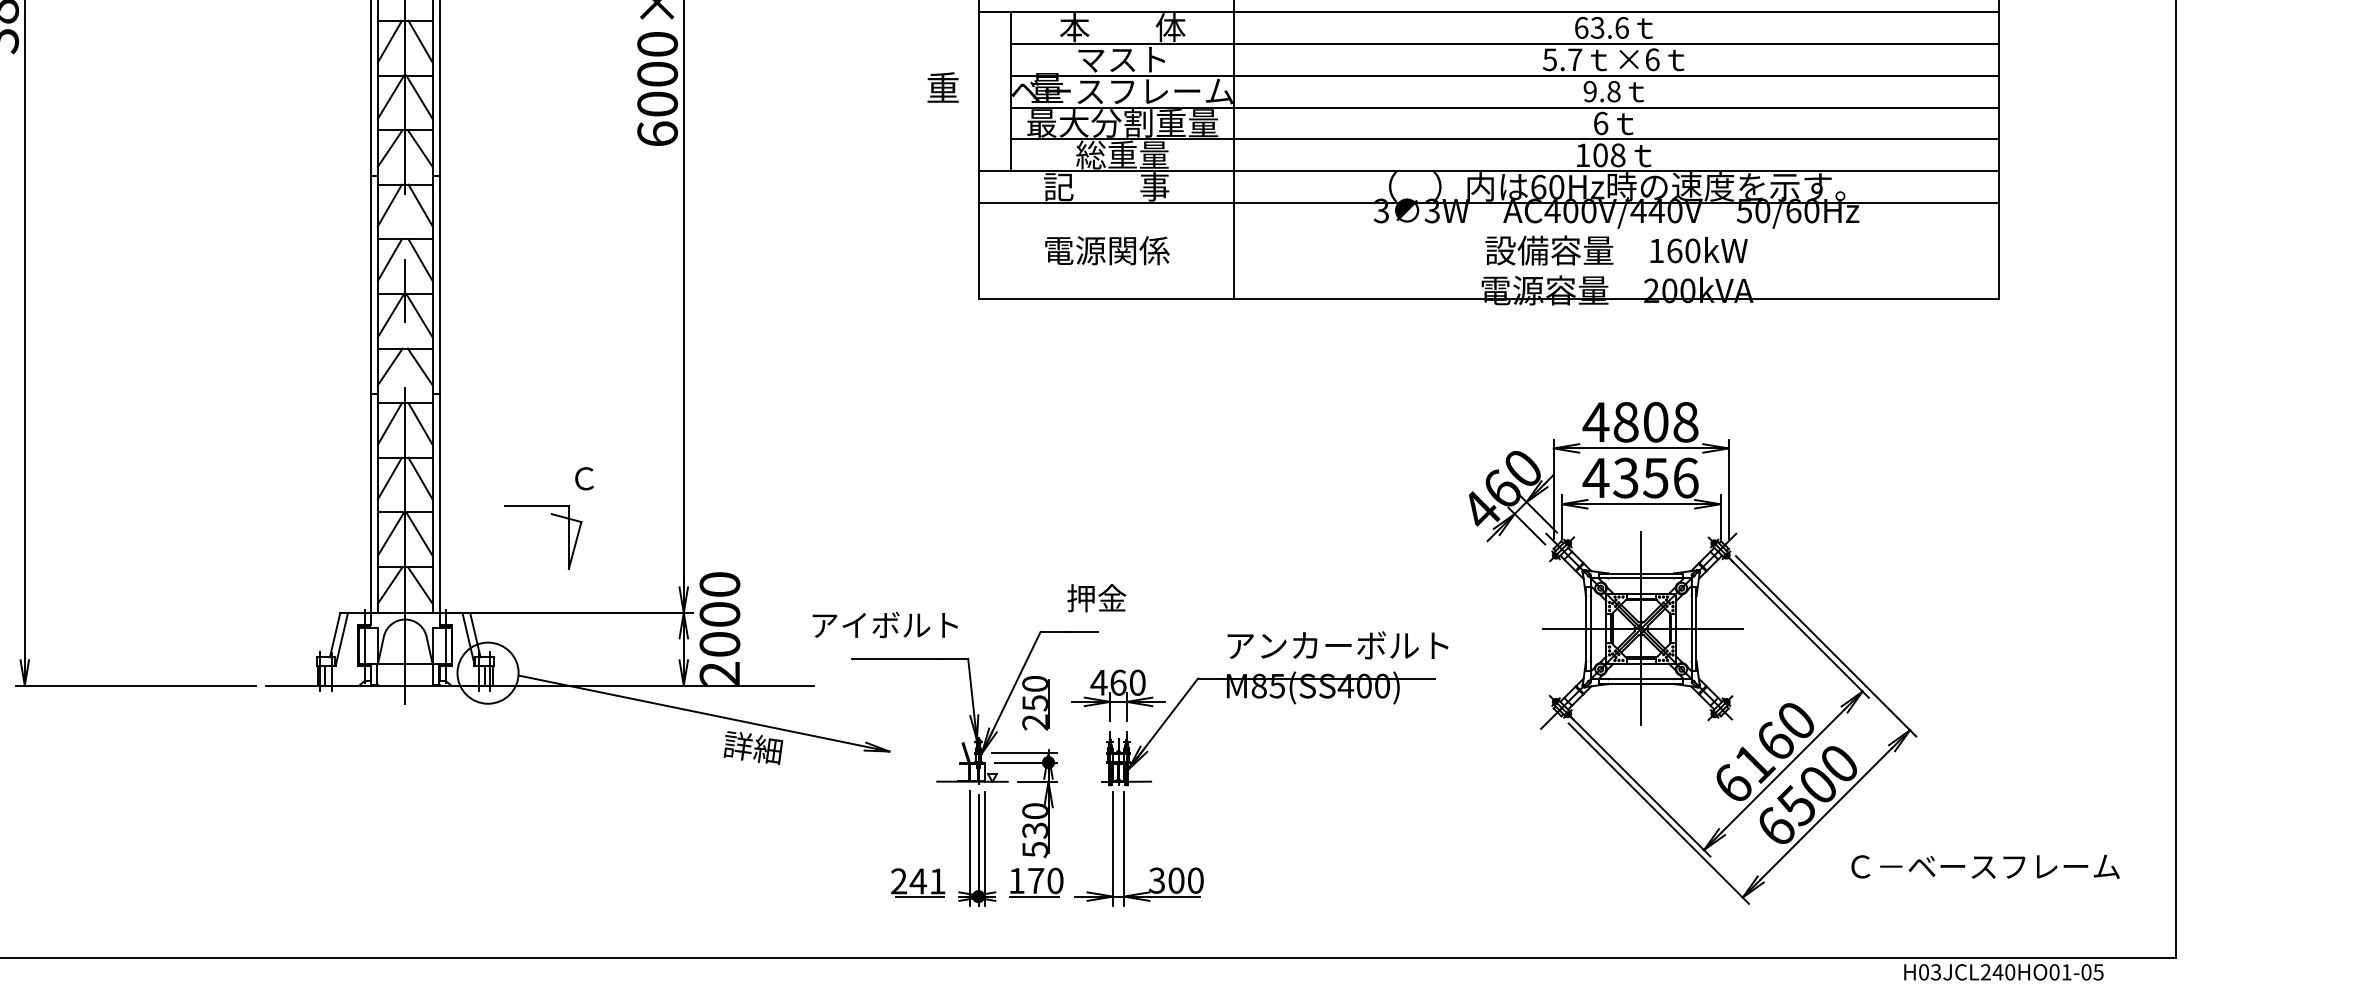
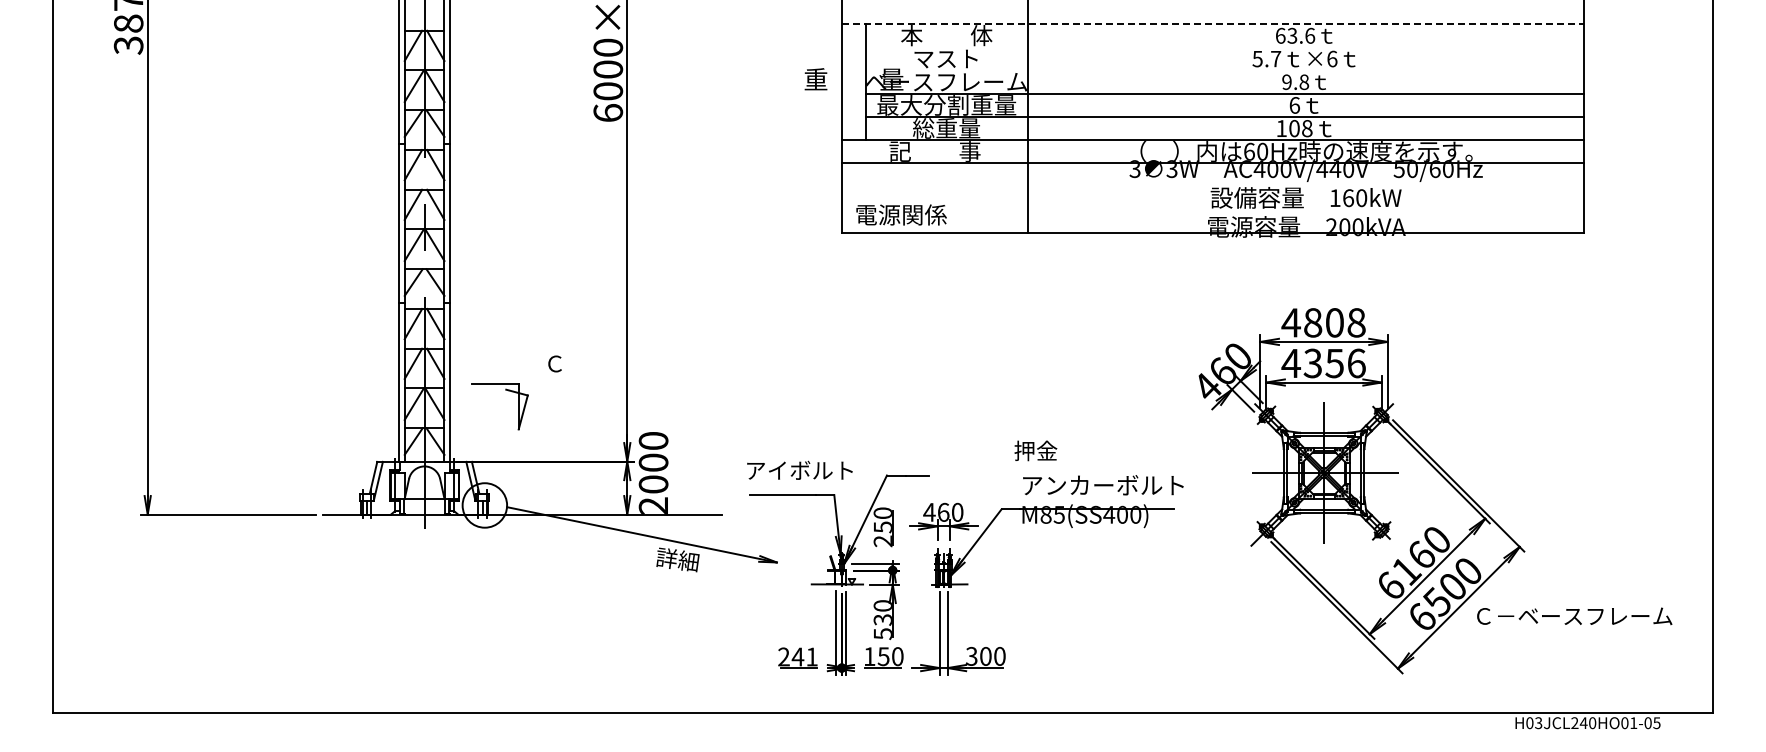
line: (1489, 12) -> (1213, 24), solid -> dashed
line: (1504, 43) -> (1224, 47), removed
line: (1504, 75) -> (1224, 70), removed
text: (1107, 250) -> (901, 214), moved
part: (550, 515) -> (505, 390), moved
text: (1096, 597) -> (1035, 450), moved
text: (884, 623) -> (799, 469), moved
text: (1985, 866) -> (1574, 616), moved
text: (1035, 880) -> (883, 656), 170 -> 150

